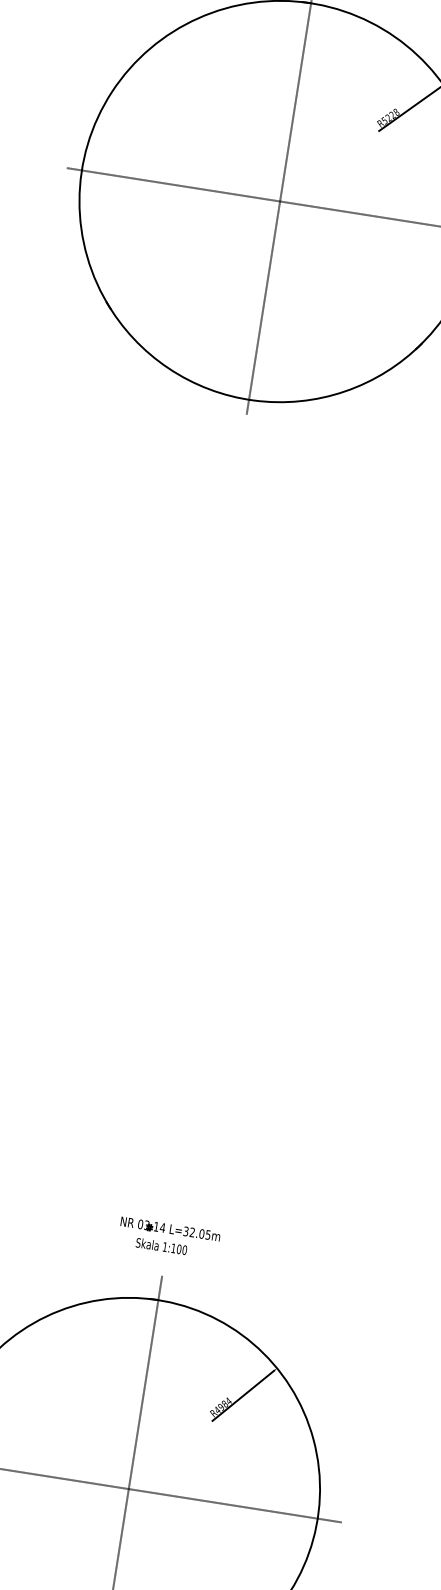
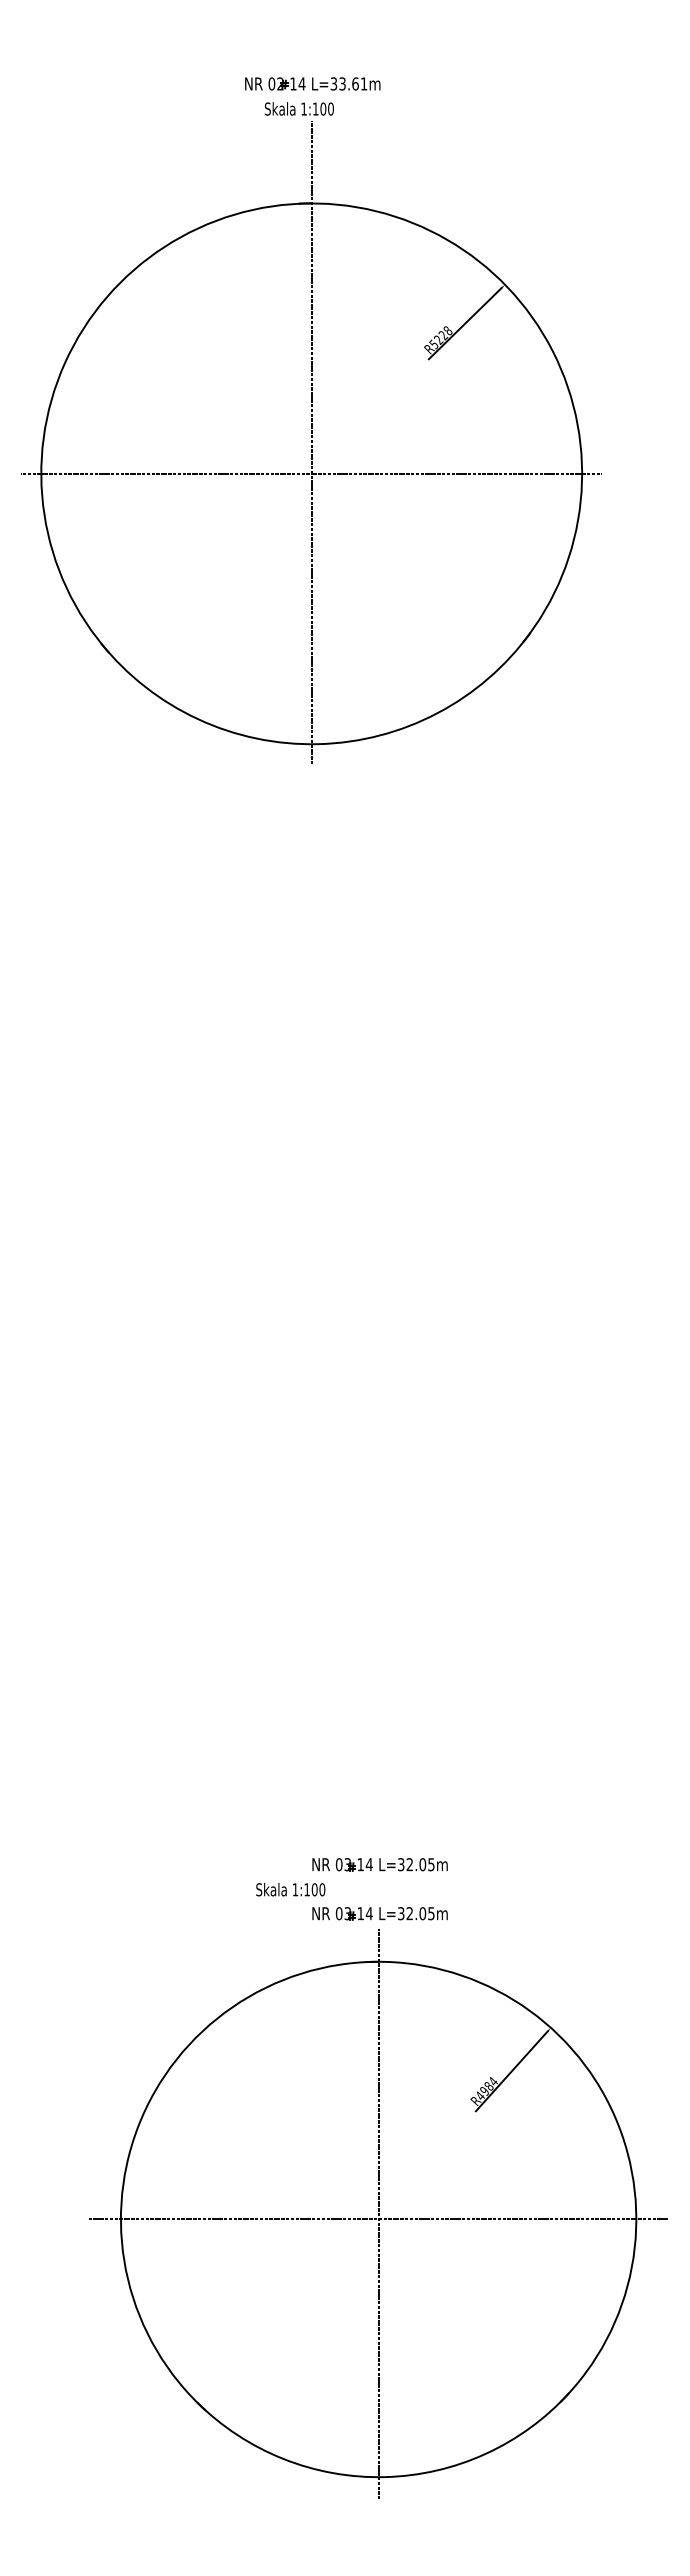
text: (161, 1246) -> (290, 1889), moved
part: (164, 1264) -> (379, 1913), added

